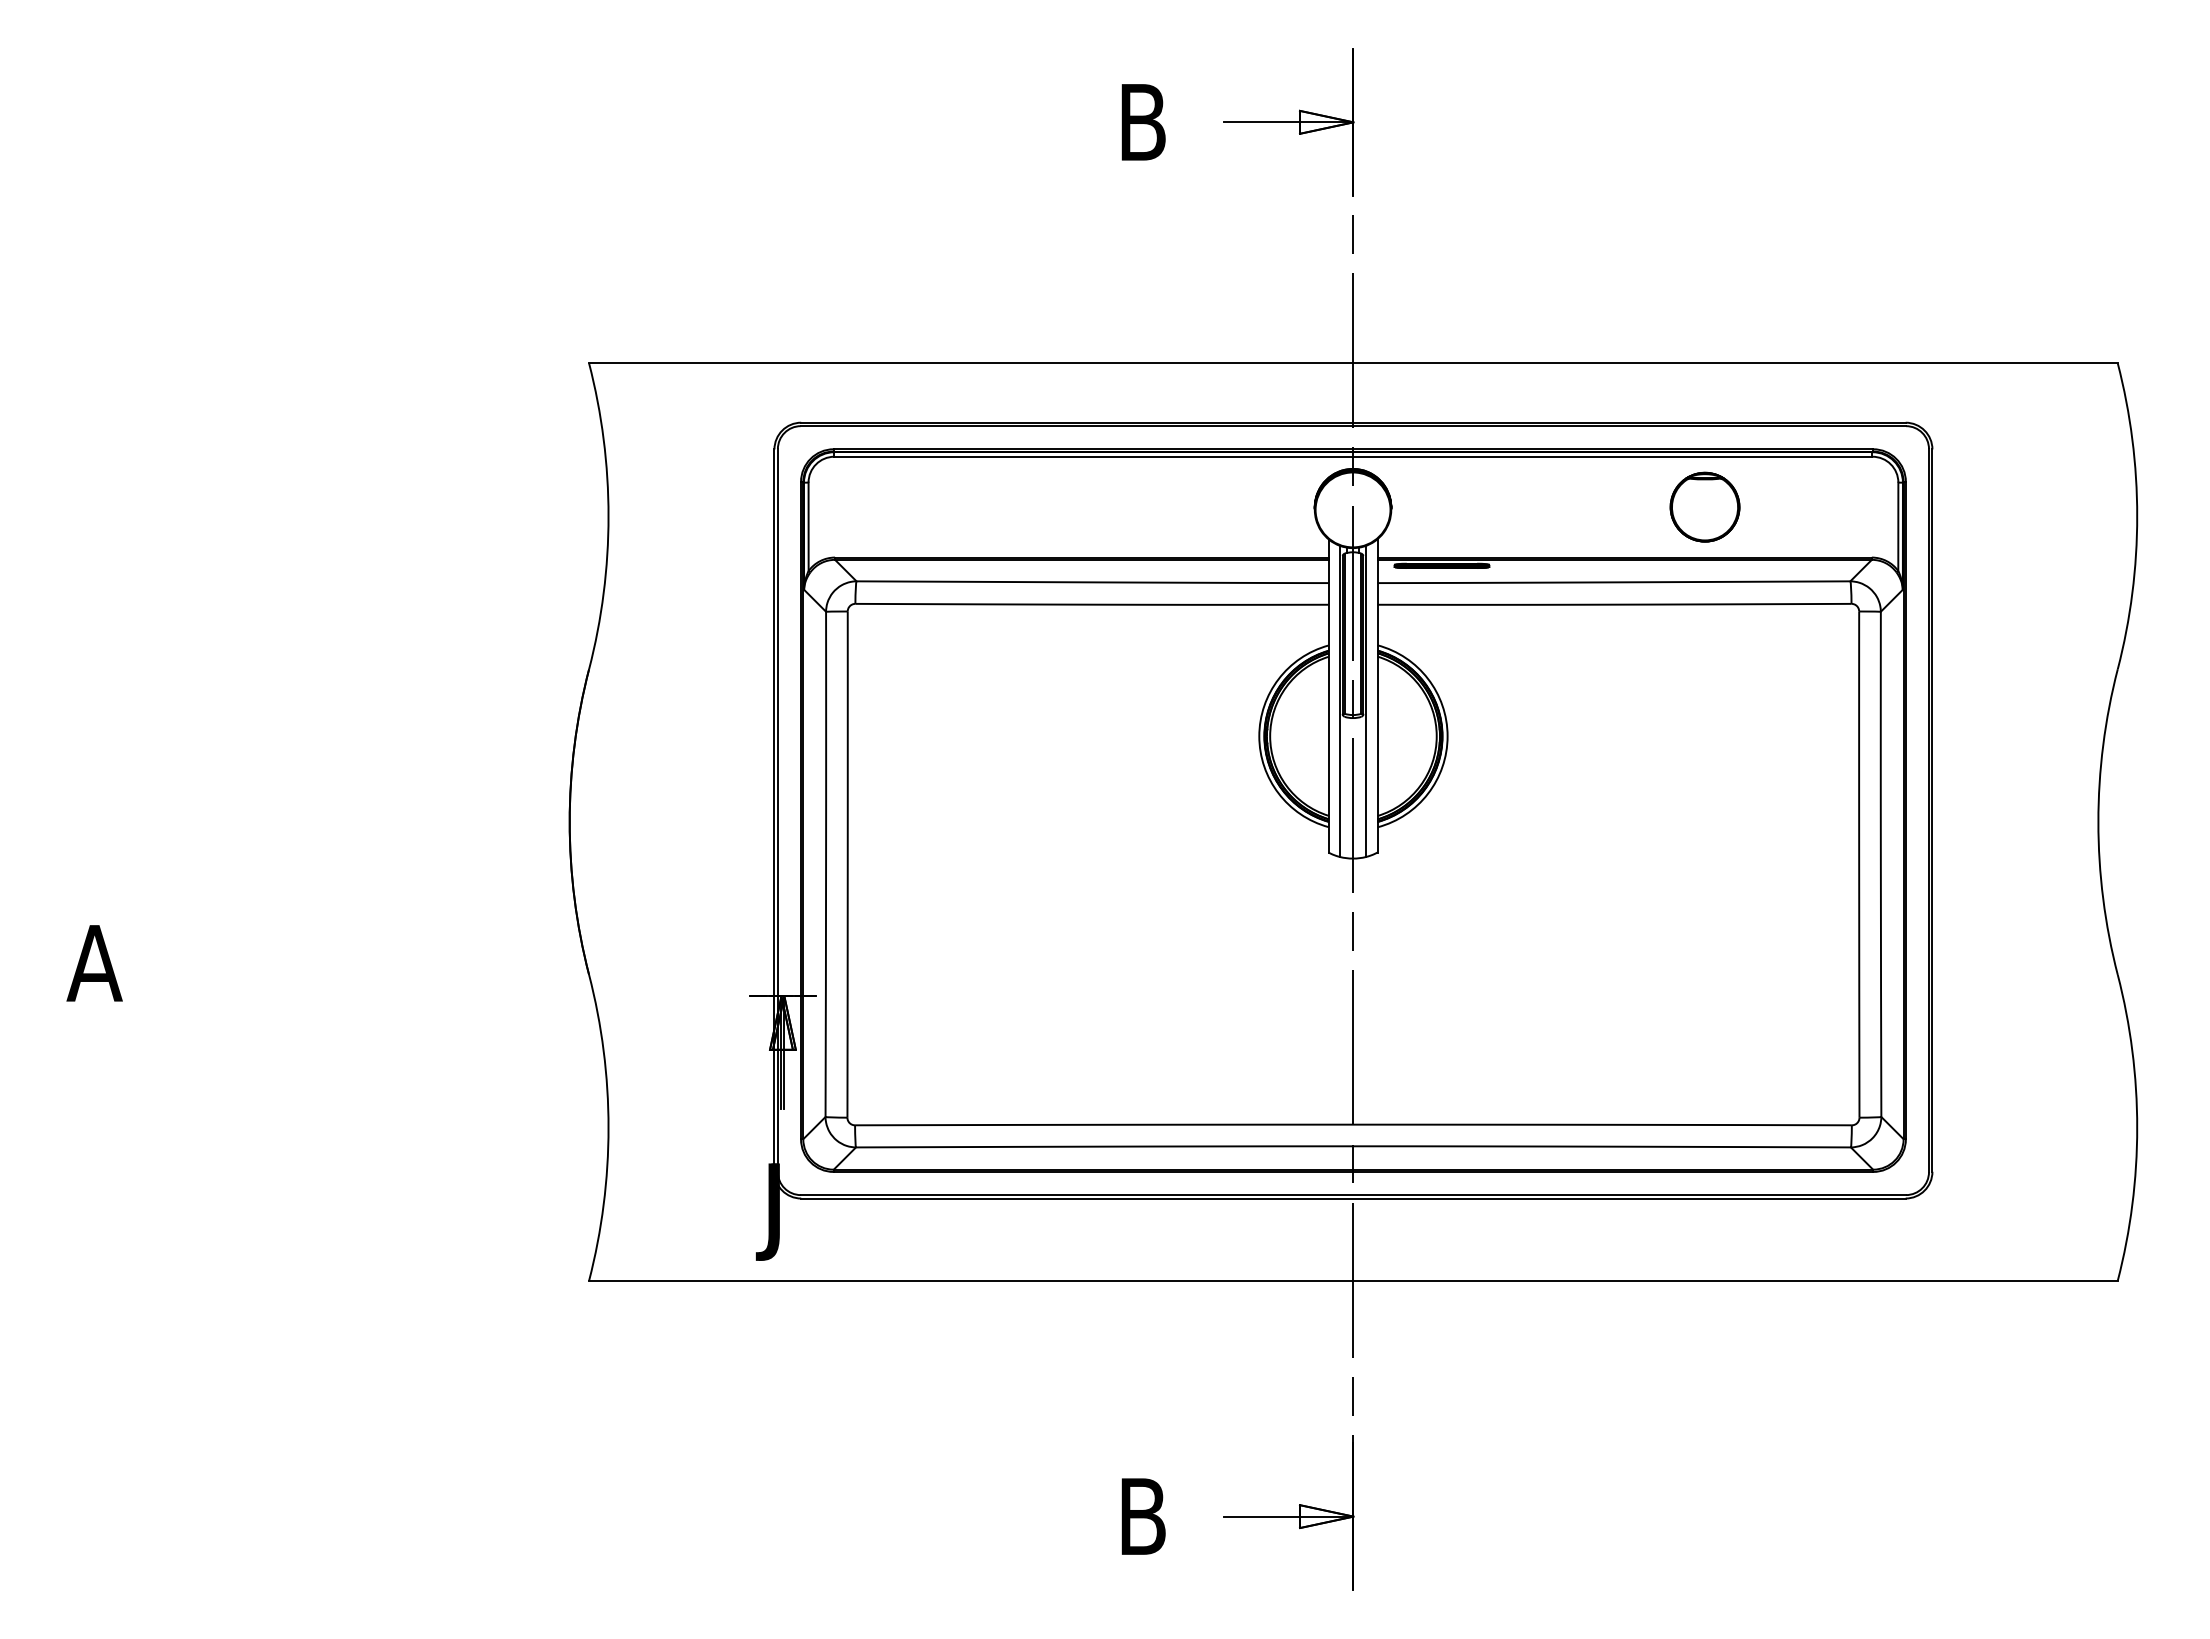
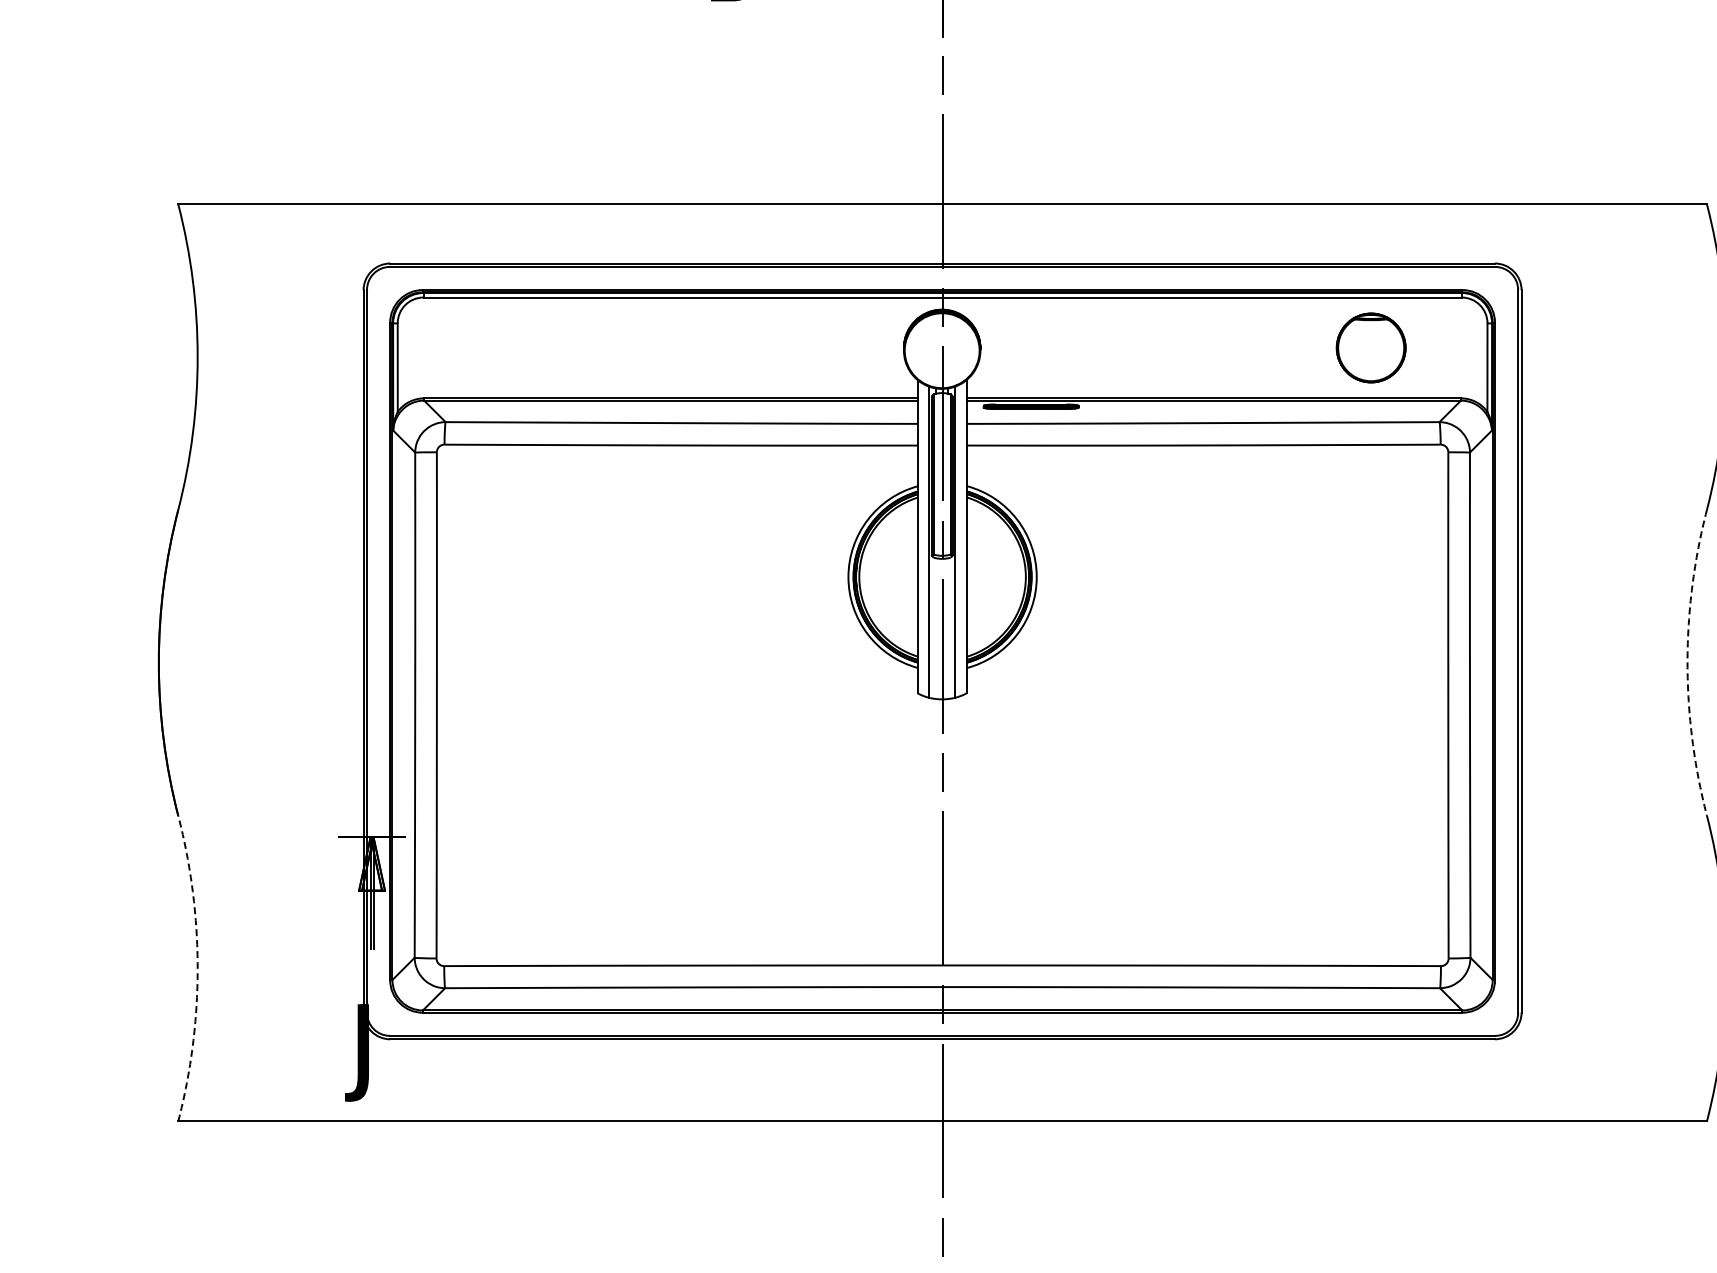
part: (1704, 506) -> (1370, 347), moved
arc: (2098, 822) -> (1687, 663), solid -> dashed
arc: (608, 1127) -> (197, 968), solid -> dashed

